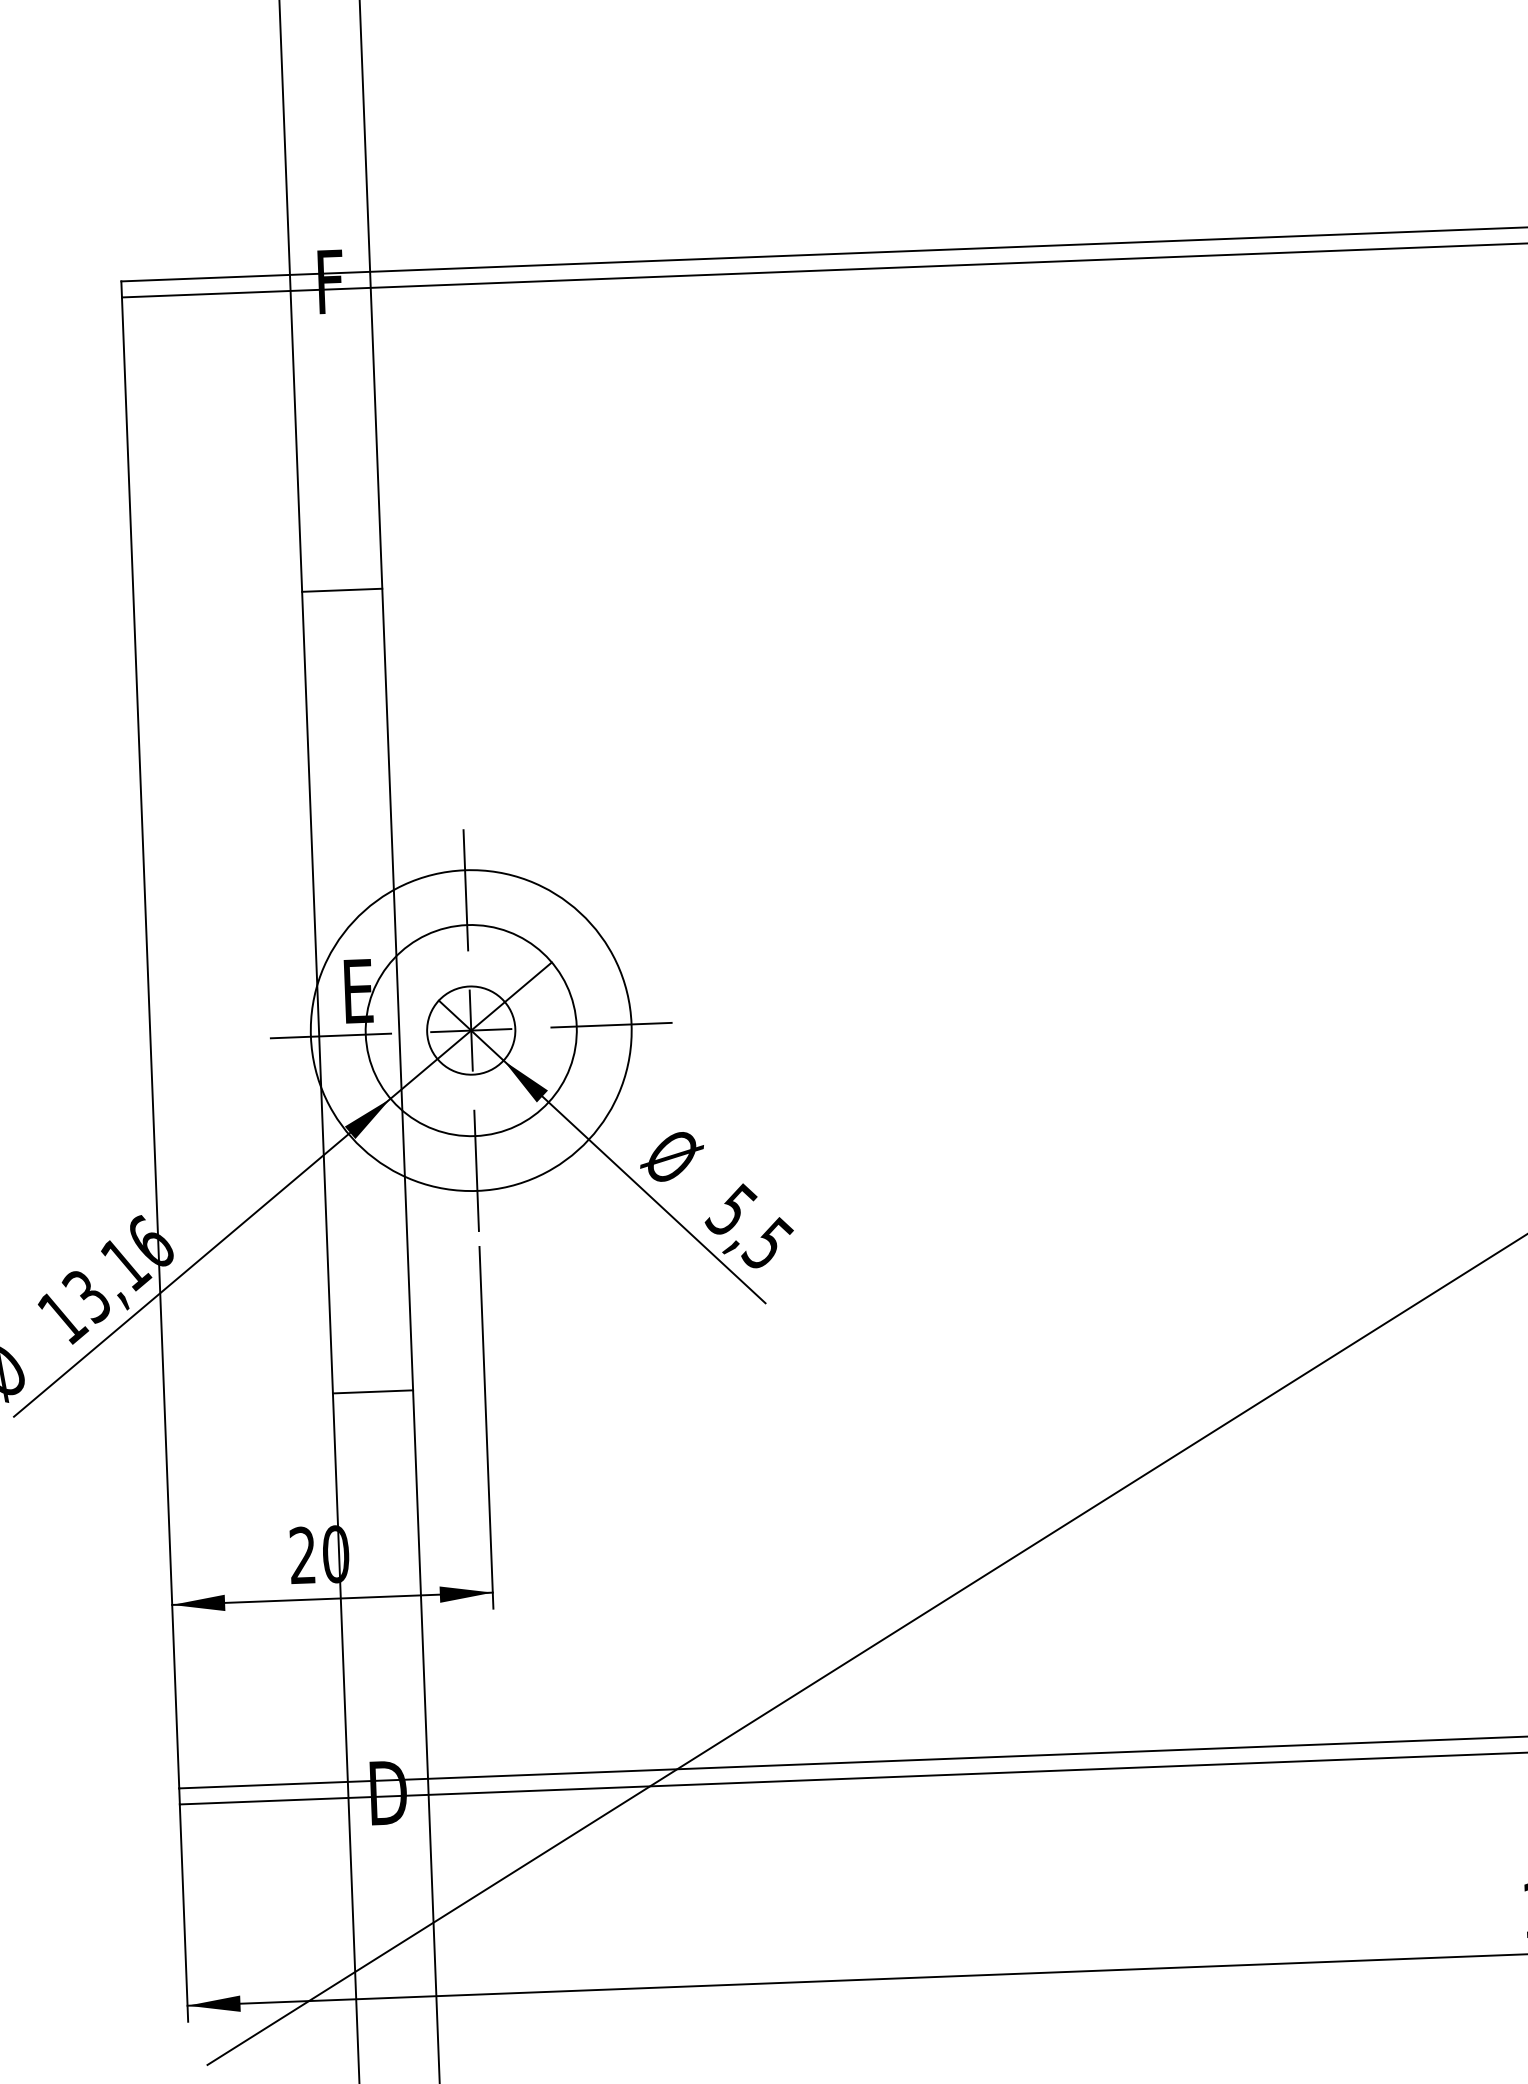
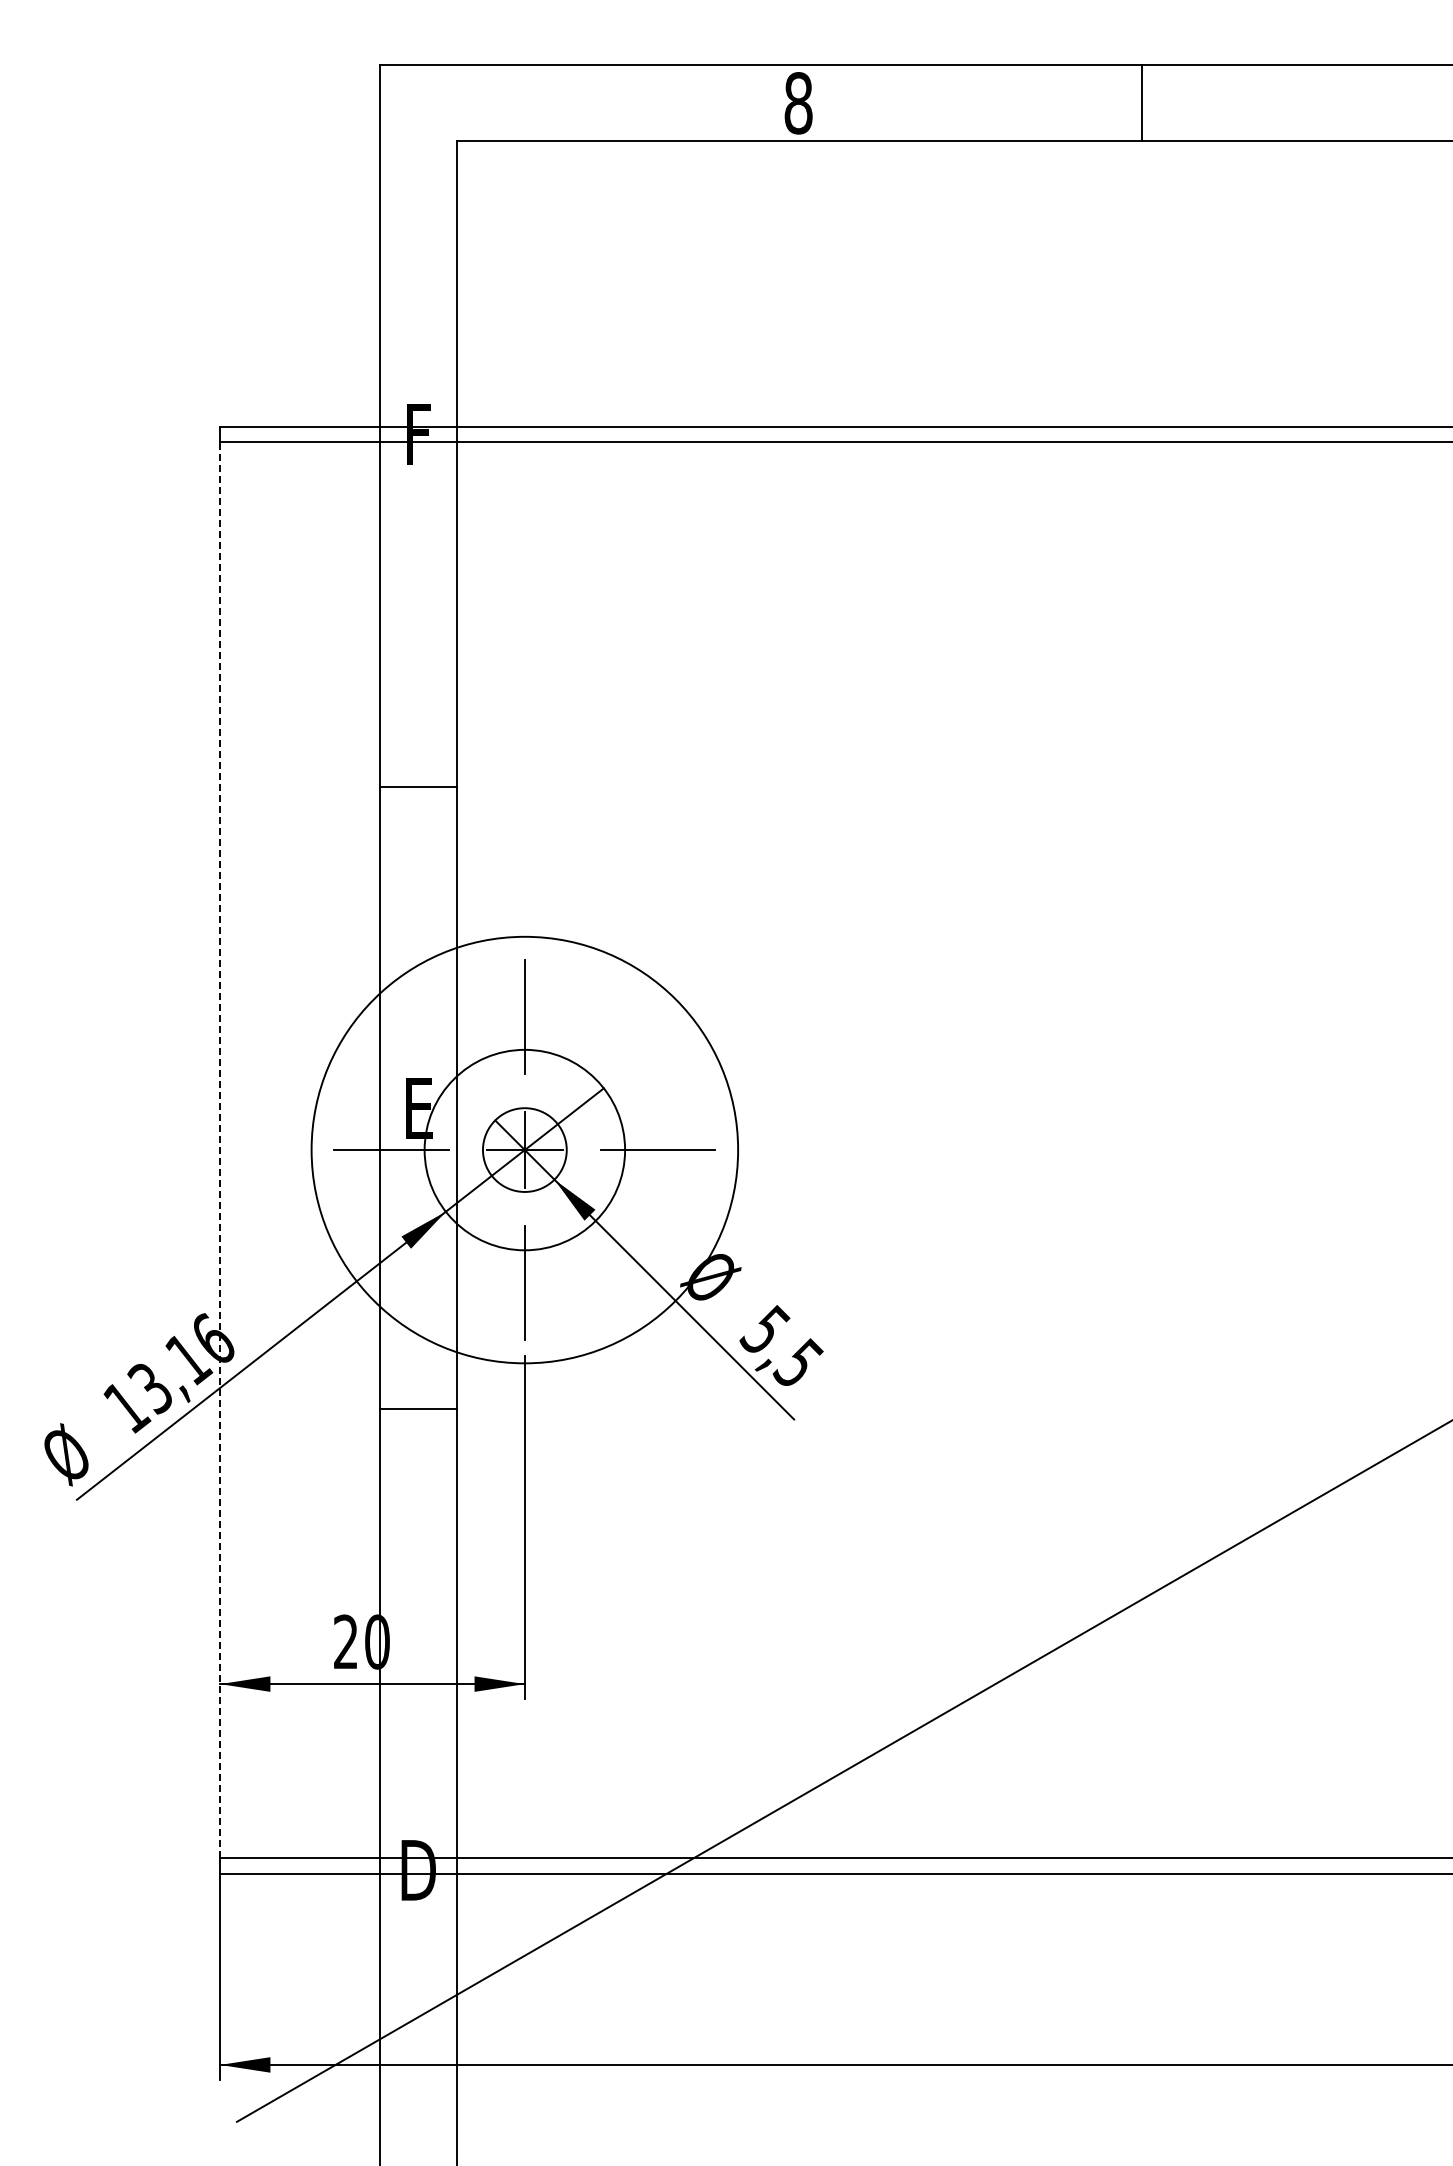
line: (342, 590) -> (418, 786), moved
circle: (470, 1030) -> (524, 1149), size x1.4
line: (150, 1042) -> (220, 1149), solid -> dashed
line: (373, 1392) -> (418, 1409), moved

